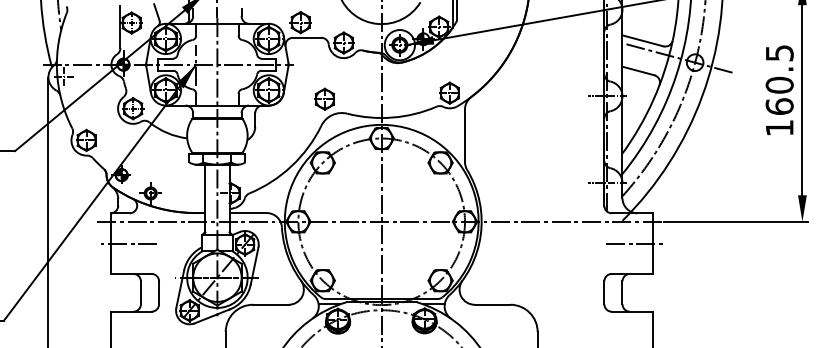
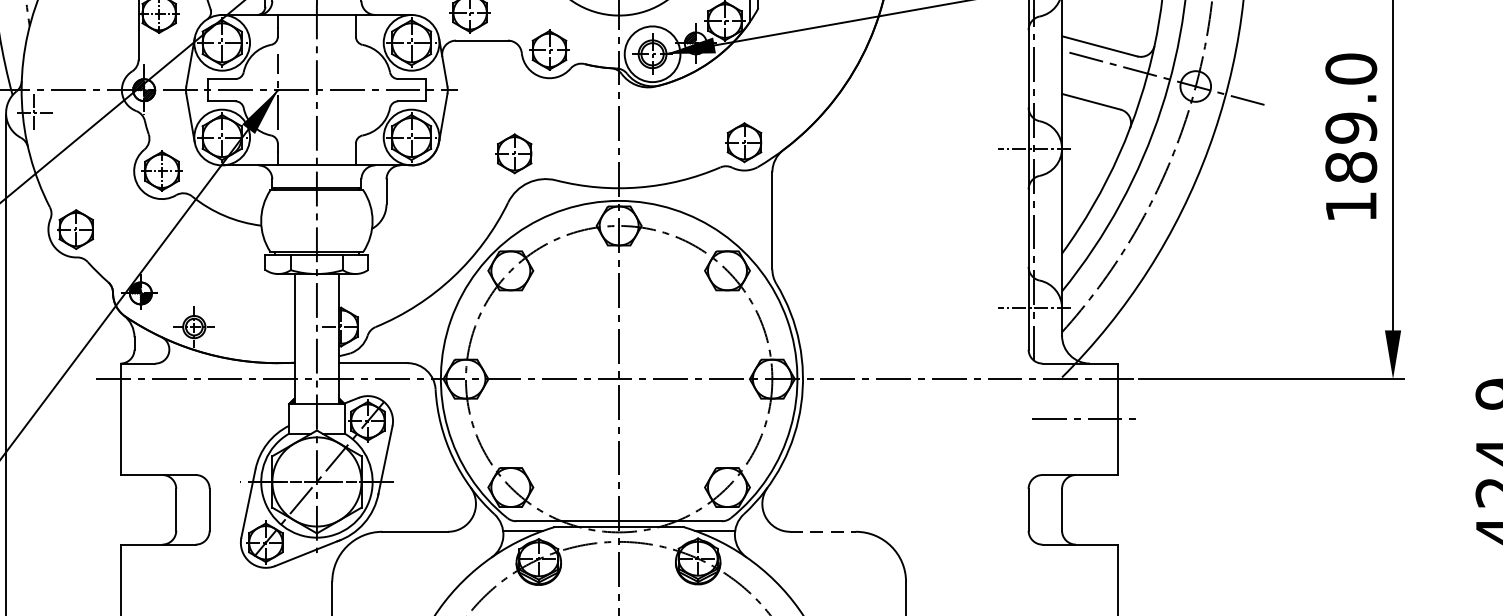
text: (779, 79) -> (1350, 117), 160.5 -> 189.0
line: (128, 243) -> (153, 419), removed
line: (492, 304) -> (822, 531), solid -> dashed

